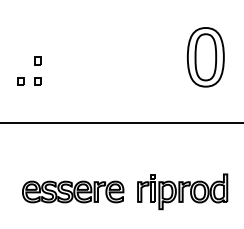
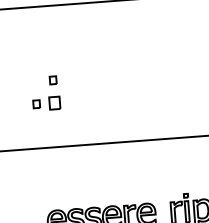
part: (37, 81) -> (54, 102), size x1.6

